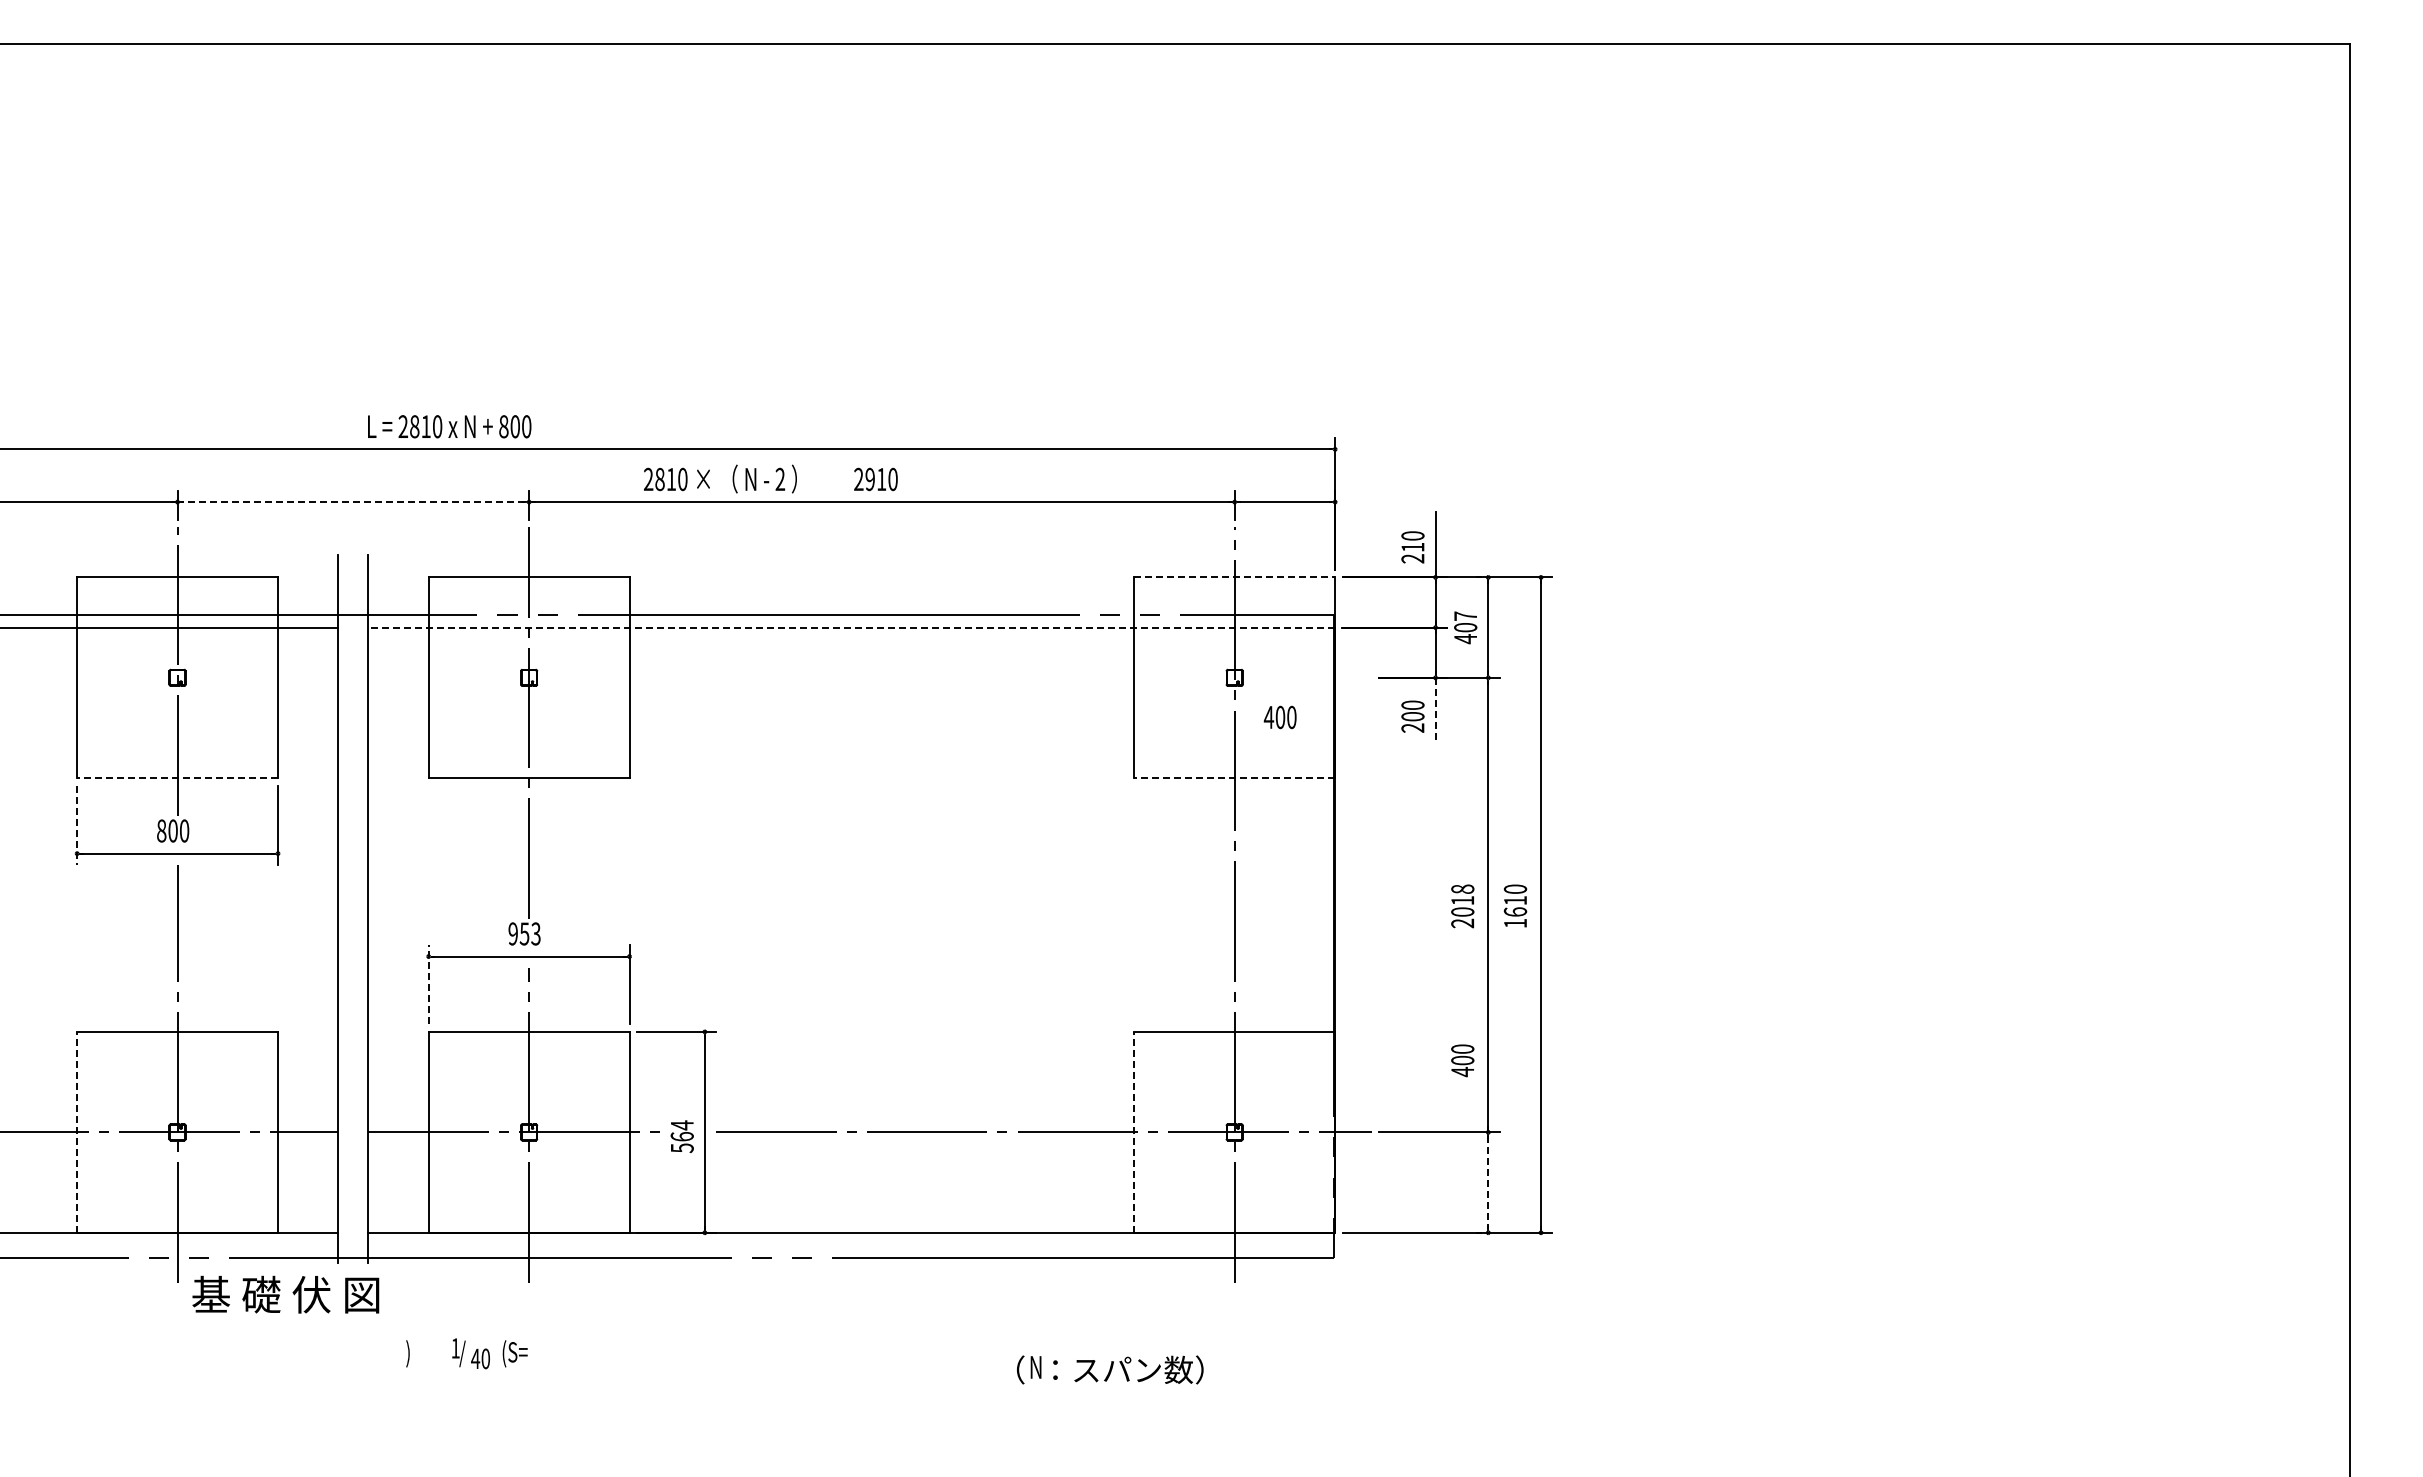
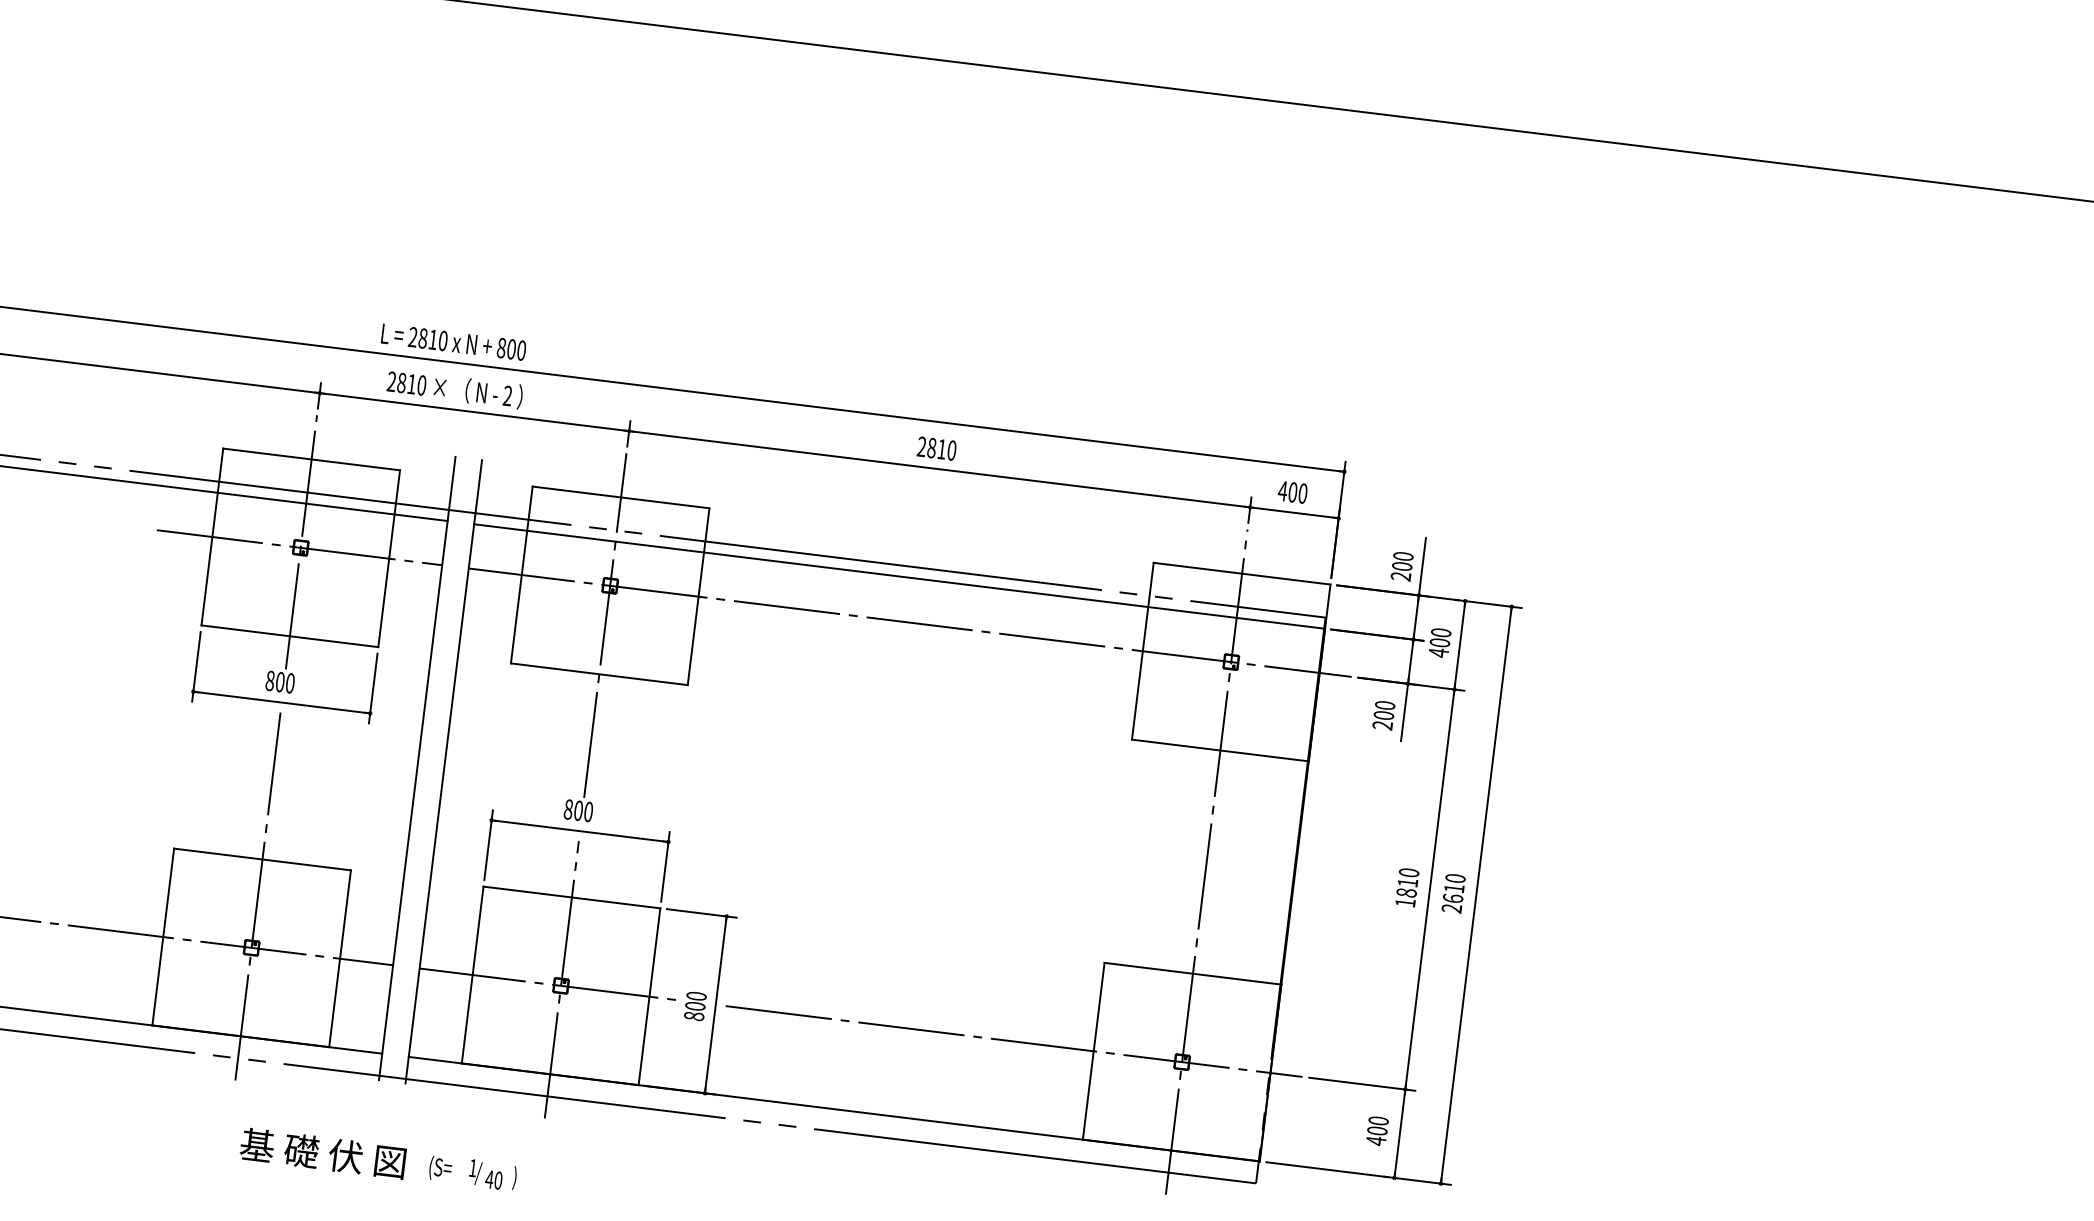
text: (449, 426) -> (453, 342), moved
text: (720, 478) -> (455, 388), moved
text: (869, 479) -> (931, 448), 2910 -> 2810
line: (352, 502) -> (473, 412), dashed -> solid
text: (1412, 546) -> (1401, 565), 210 -> 200
line: (1235, 577) -> (1242, 573), dashed -> solid
text: (1465, 615) -> (1441, 632), 407 -> 400
line: (851, 627) -> (899, 576), dashed -> solid
line: (176, 677) -> (299, 547), added
line: (869, 677) -> (909, 622), added
line: (1435, 710) -> (1404, 712), dashed -> solid
text: (1279, 717) -> (1292, 492), moved
line: (177, 778) -> (289, 636), dashed -> solid
line: (1234, 778) -> (1220, 750), dashed -> solid
line: (77, 825) -> (196, 666), dashed -> solid
text: (1462, 906) -> (1407, 887), 2018 -> 1810
text: (1514, 923) -> (1450, 908), 1610 -> 2610
text: (524, 933) -> (578, 810), 953 -> 800
line: (428, 984) -> (488, 844), dashed -> solid
text: (1462, 1060) -> (1377, 1130), moved
line: (77, 1131) -> (163, 936), dashed -> solid
line: (1134, 1131) -> (1094, 1050), dashed -> solid
text: (681, 1136) -> (694, 1006), 564 -> 800
line: (1488, 1183) -> (1399, 1134), dashed -> solid
text: (285, 1294) -> (322, 1153), moved
text: (418, 1353) -> (439, 1168), ) -> (S=
text: (514, 1353) -> (524, 1178), (S= -> )

